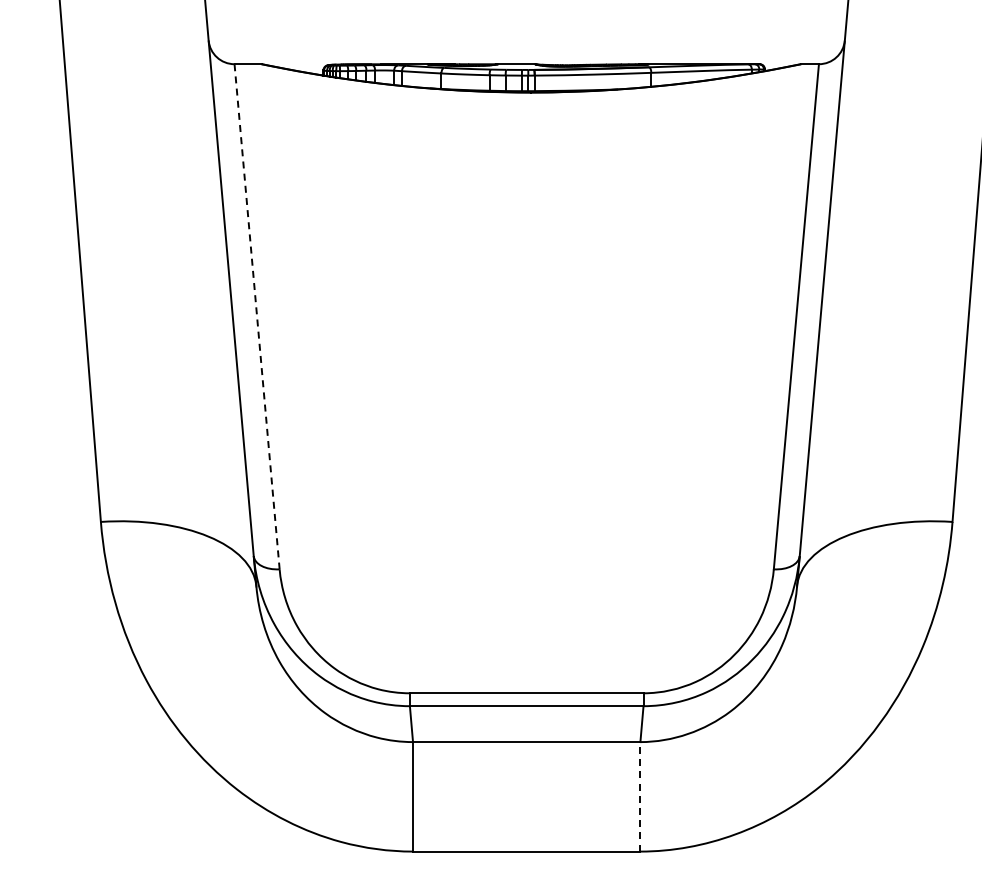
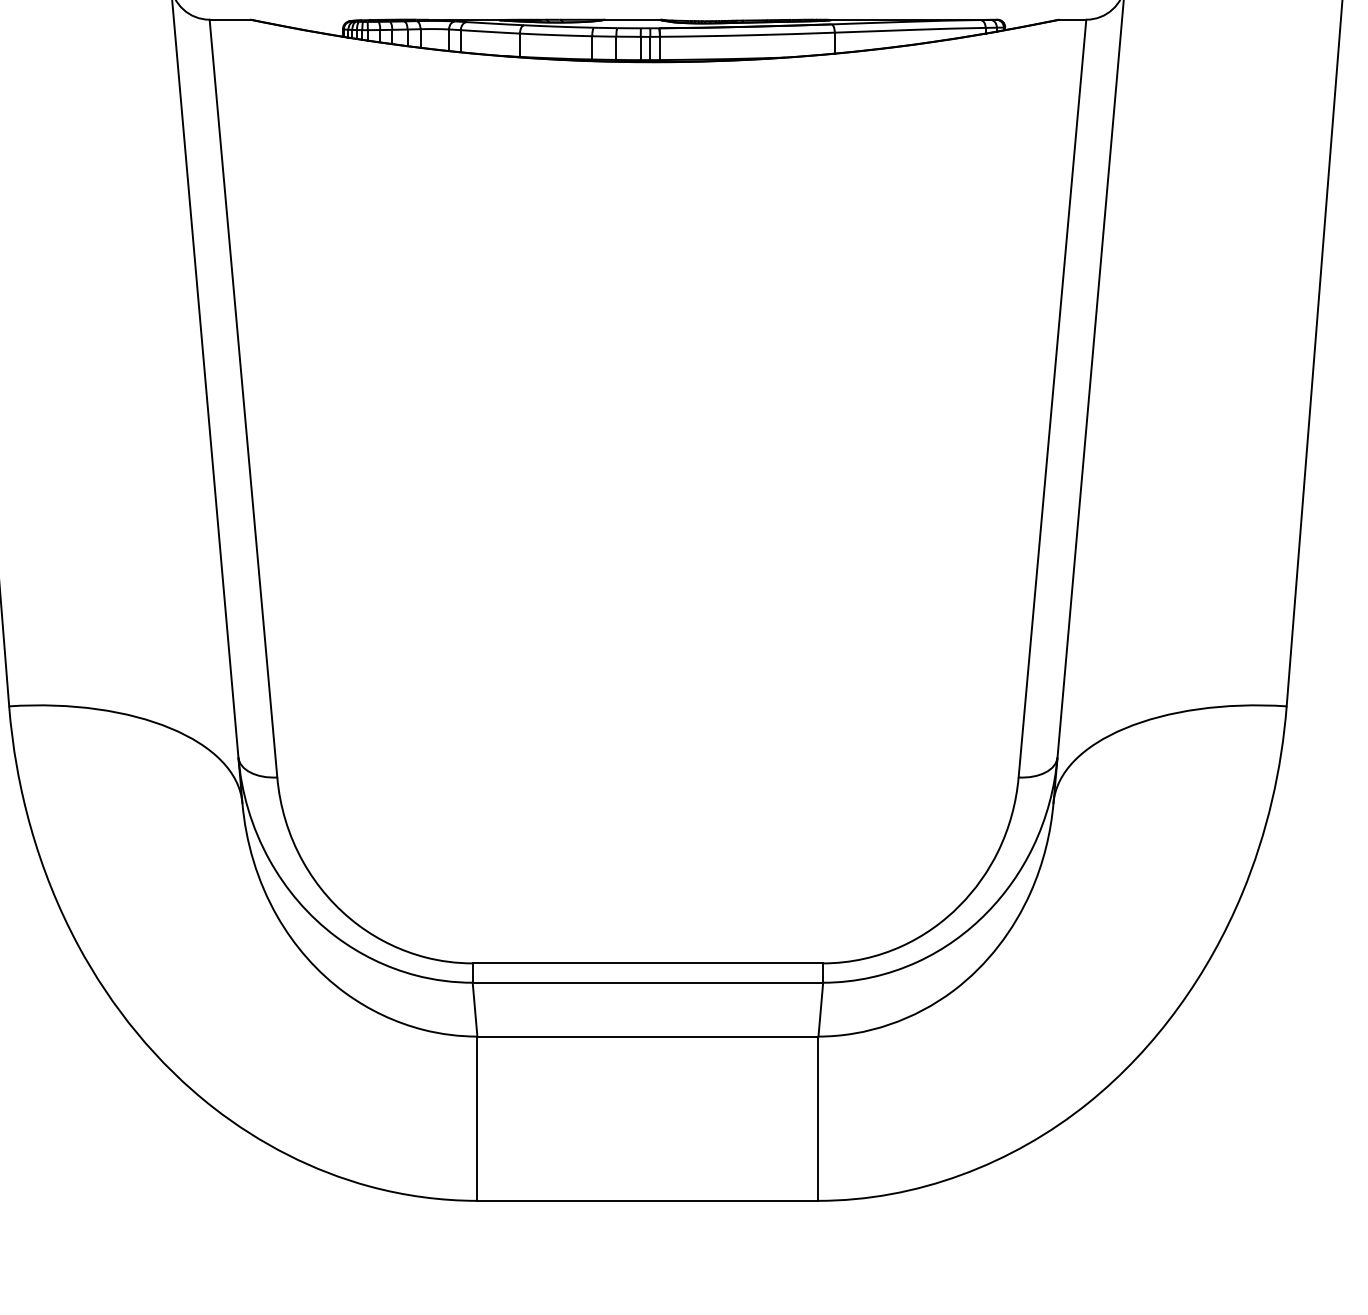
line: (257, 316) -> (244, 398), dashed -> solid
line: (640, 796) -> (818, 1118), dashed -> solid

